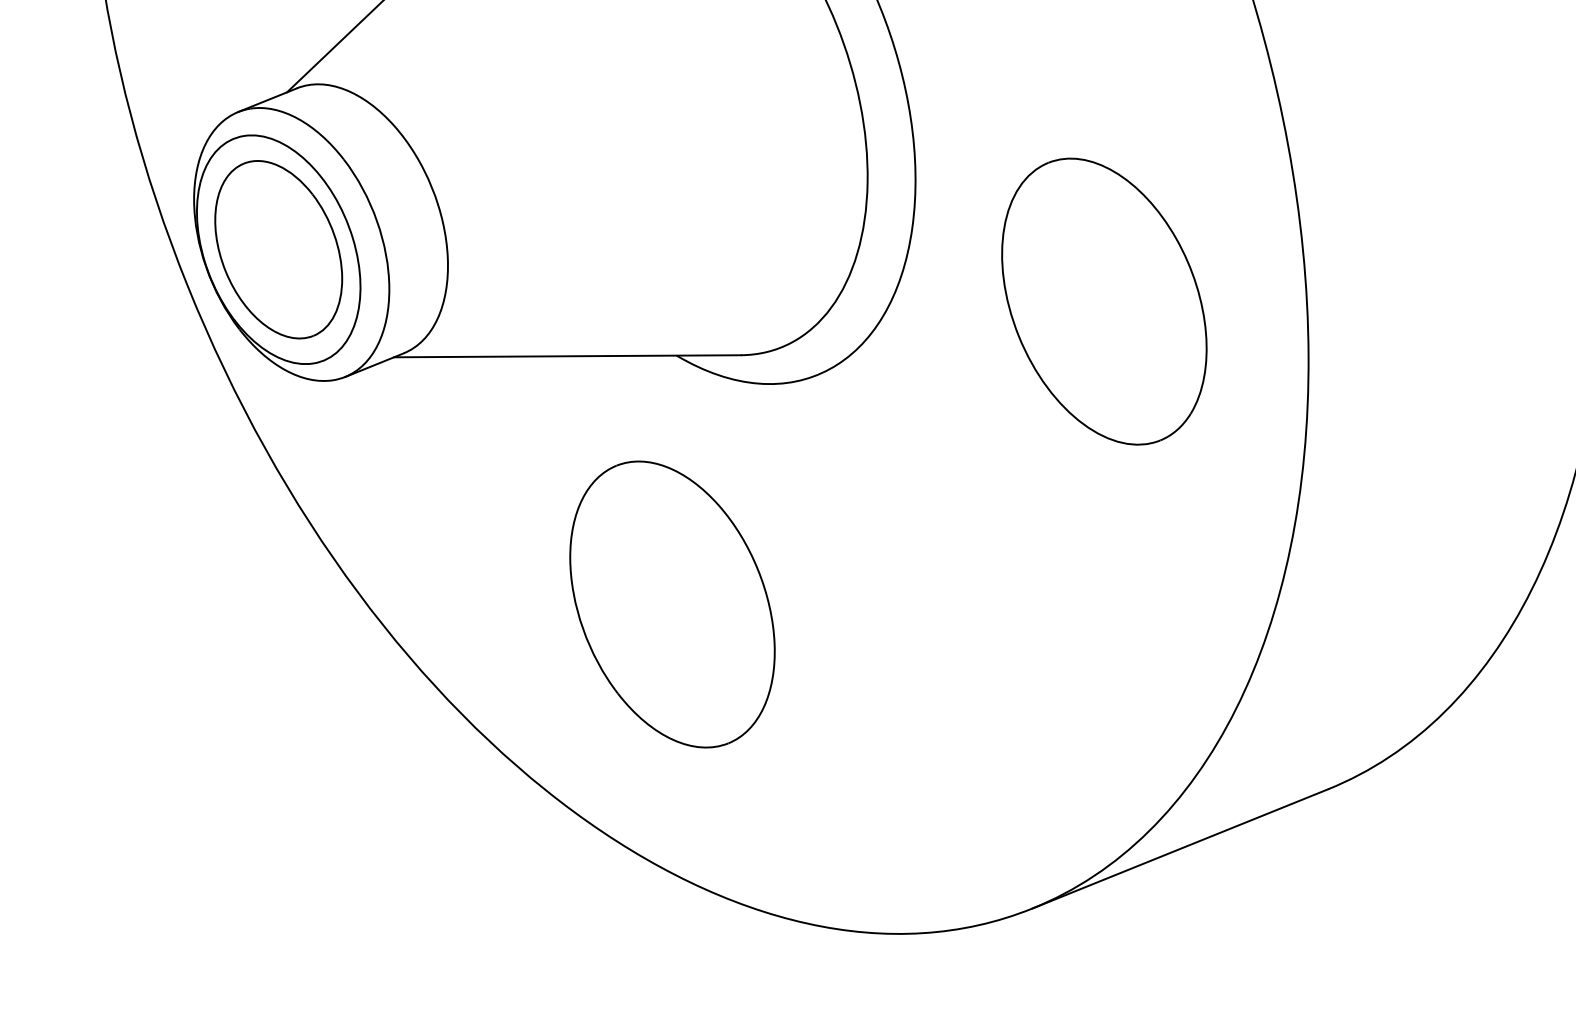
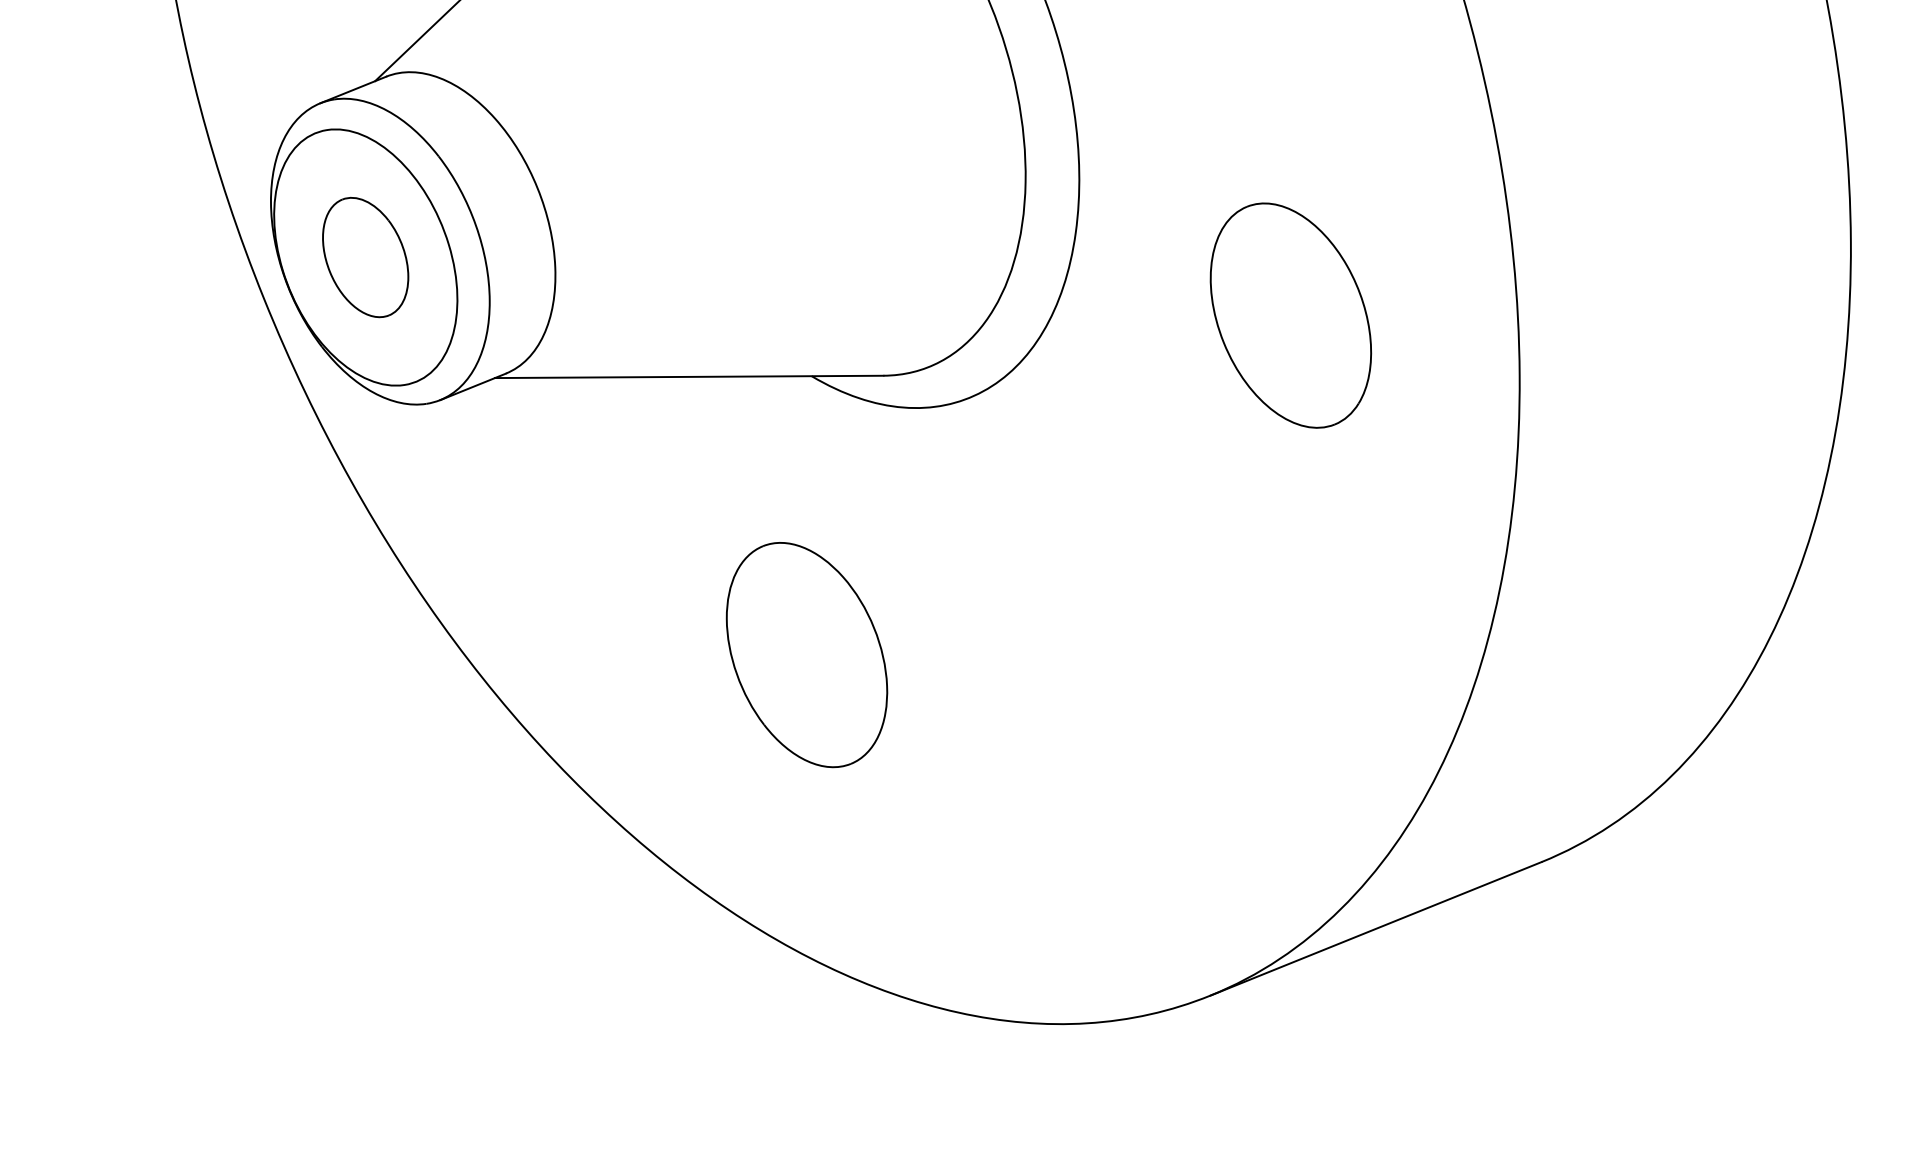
part: (278, 249) -> (365, 257), size x0.6
part: (1104, 301) -> (1290, 315), size x0.7
part: (672, 604) -> (806, 654), size x0.7

